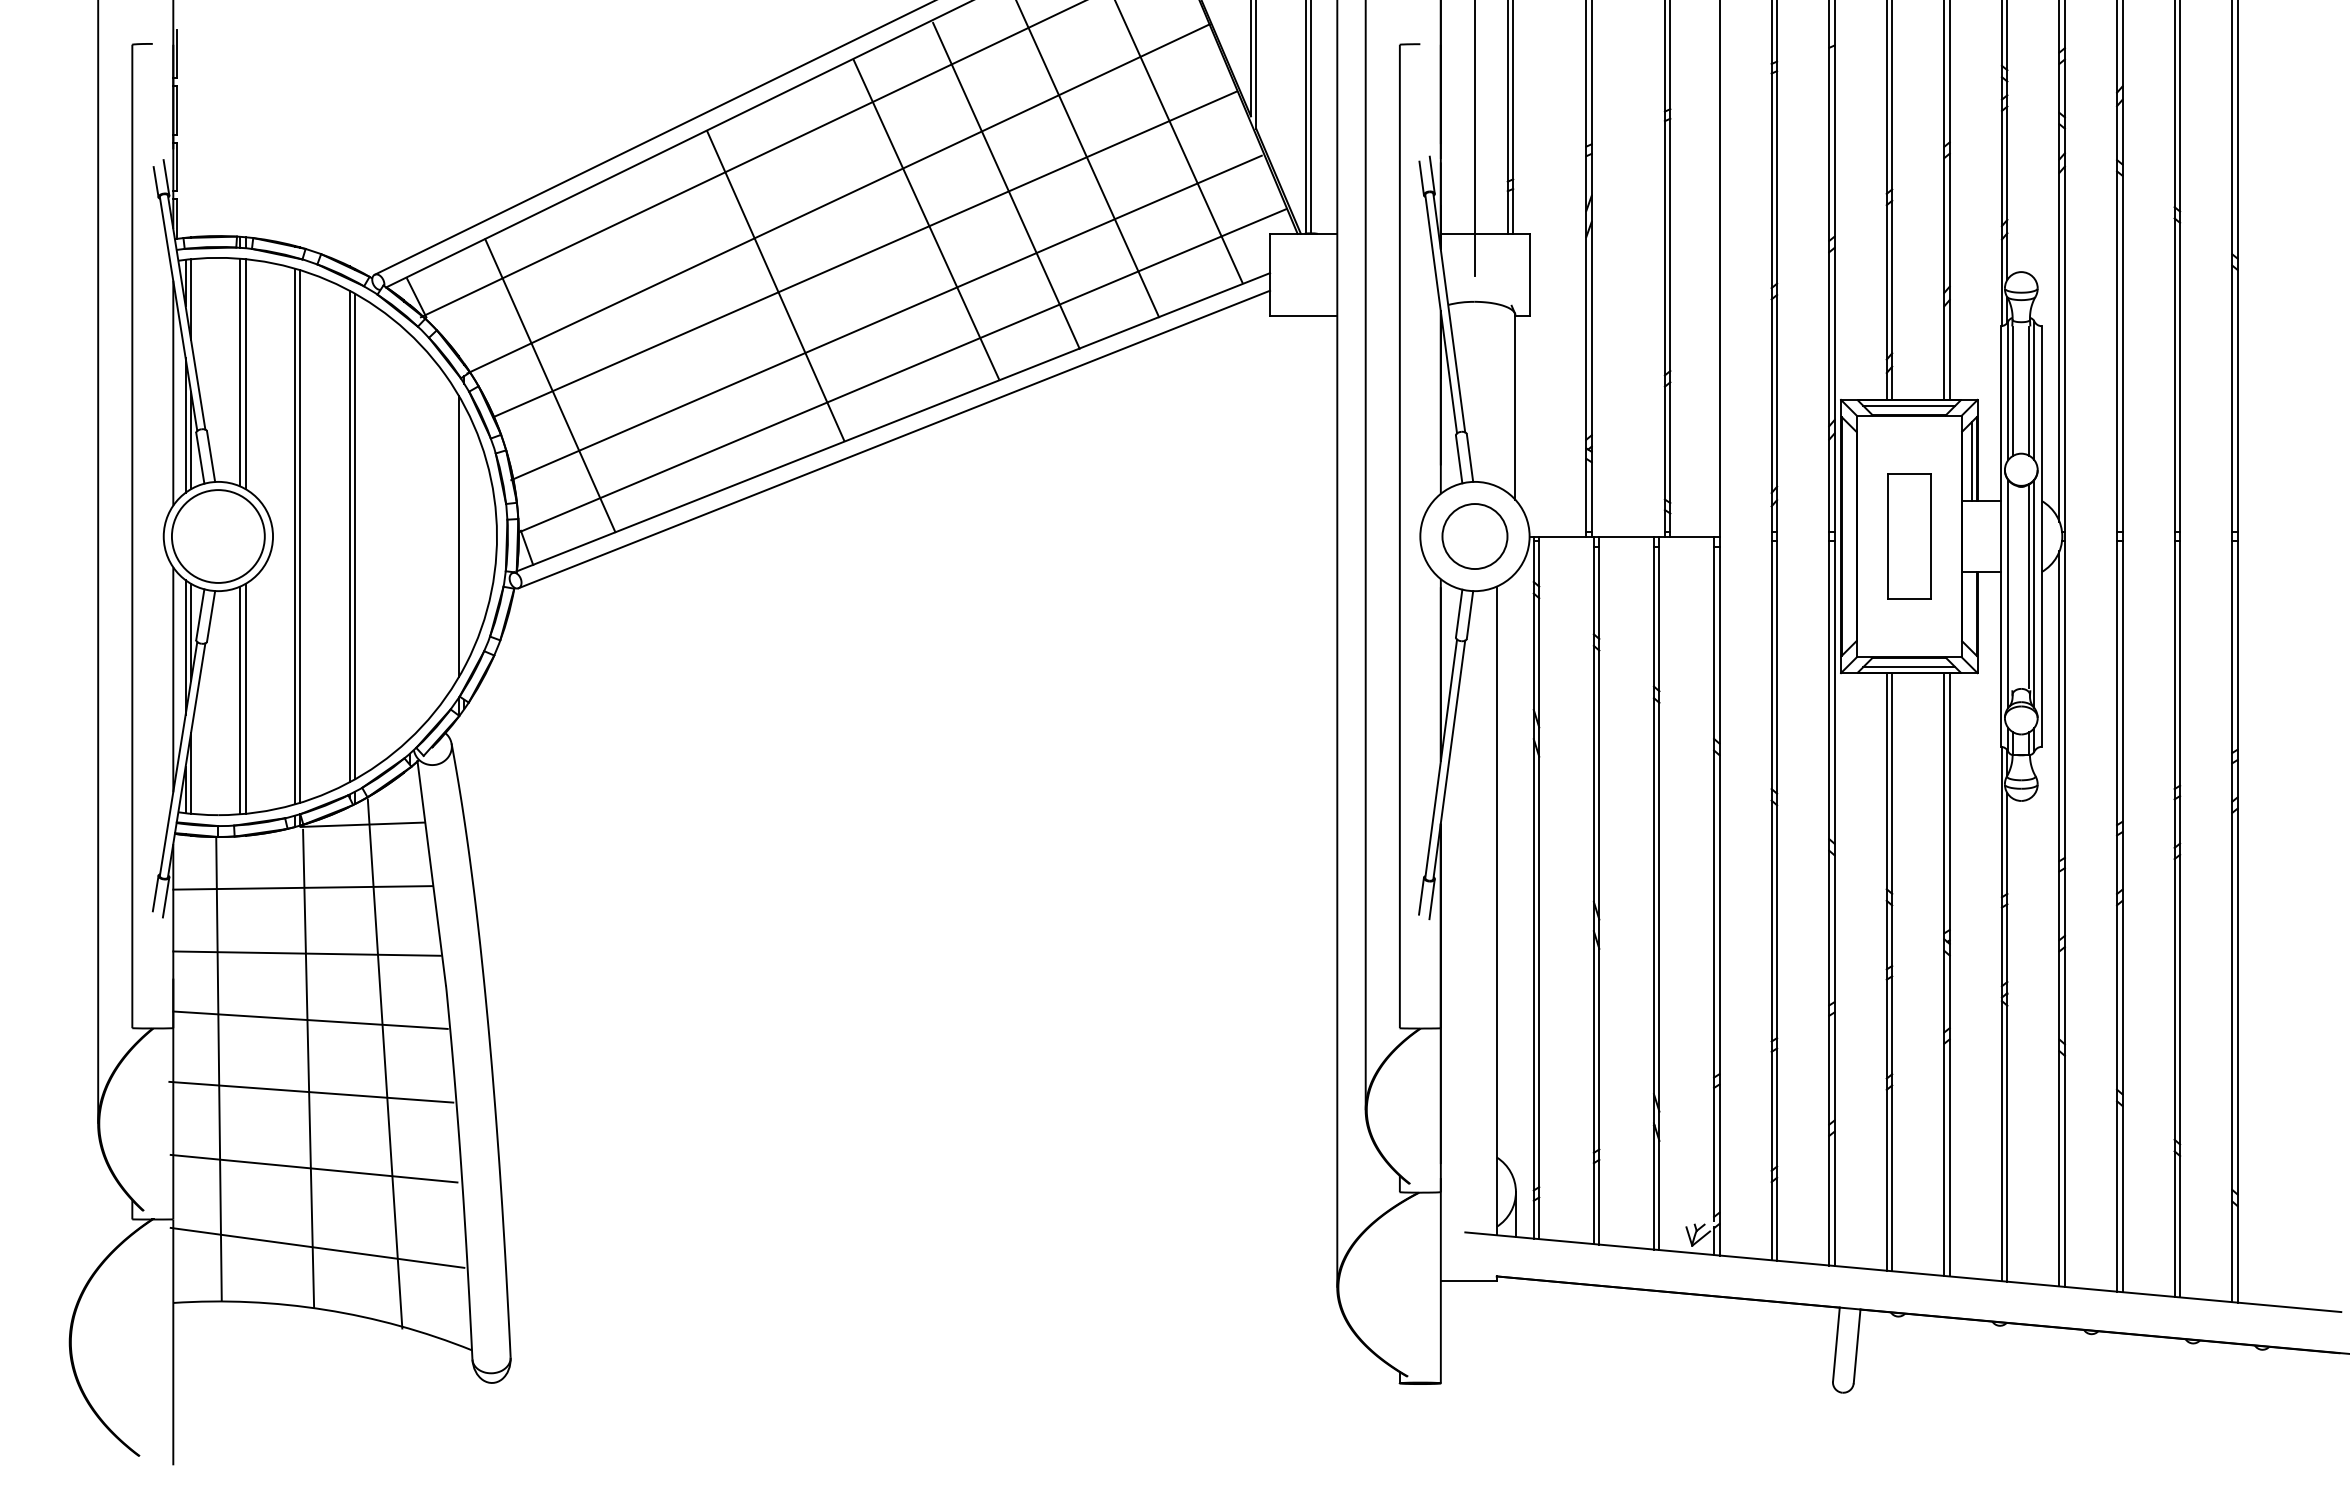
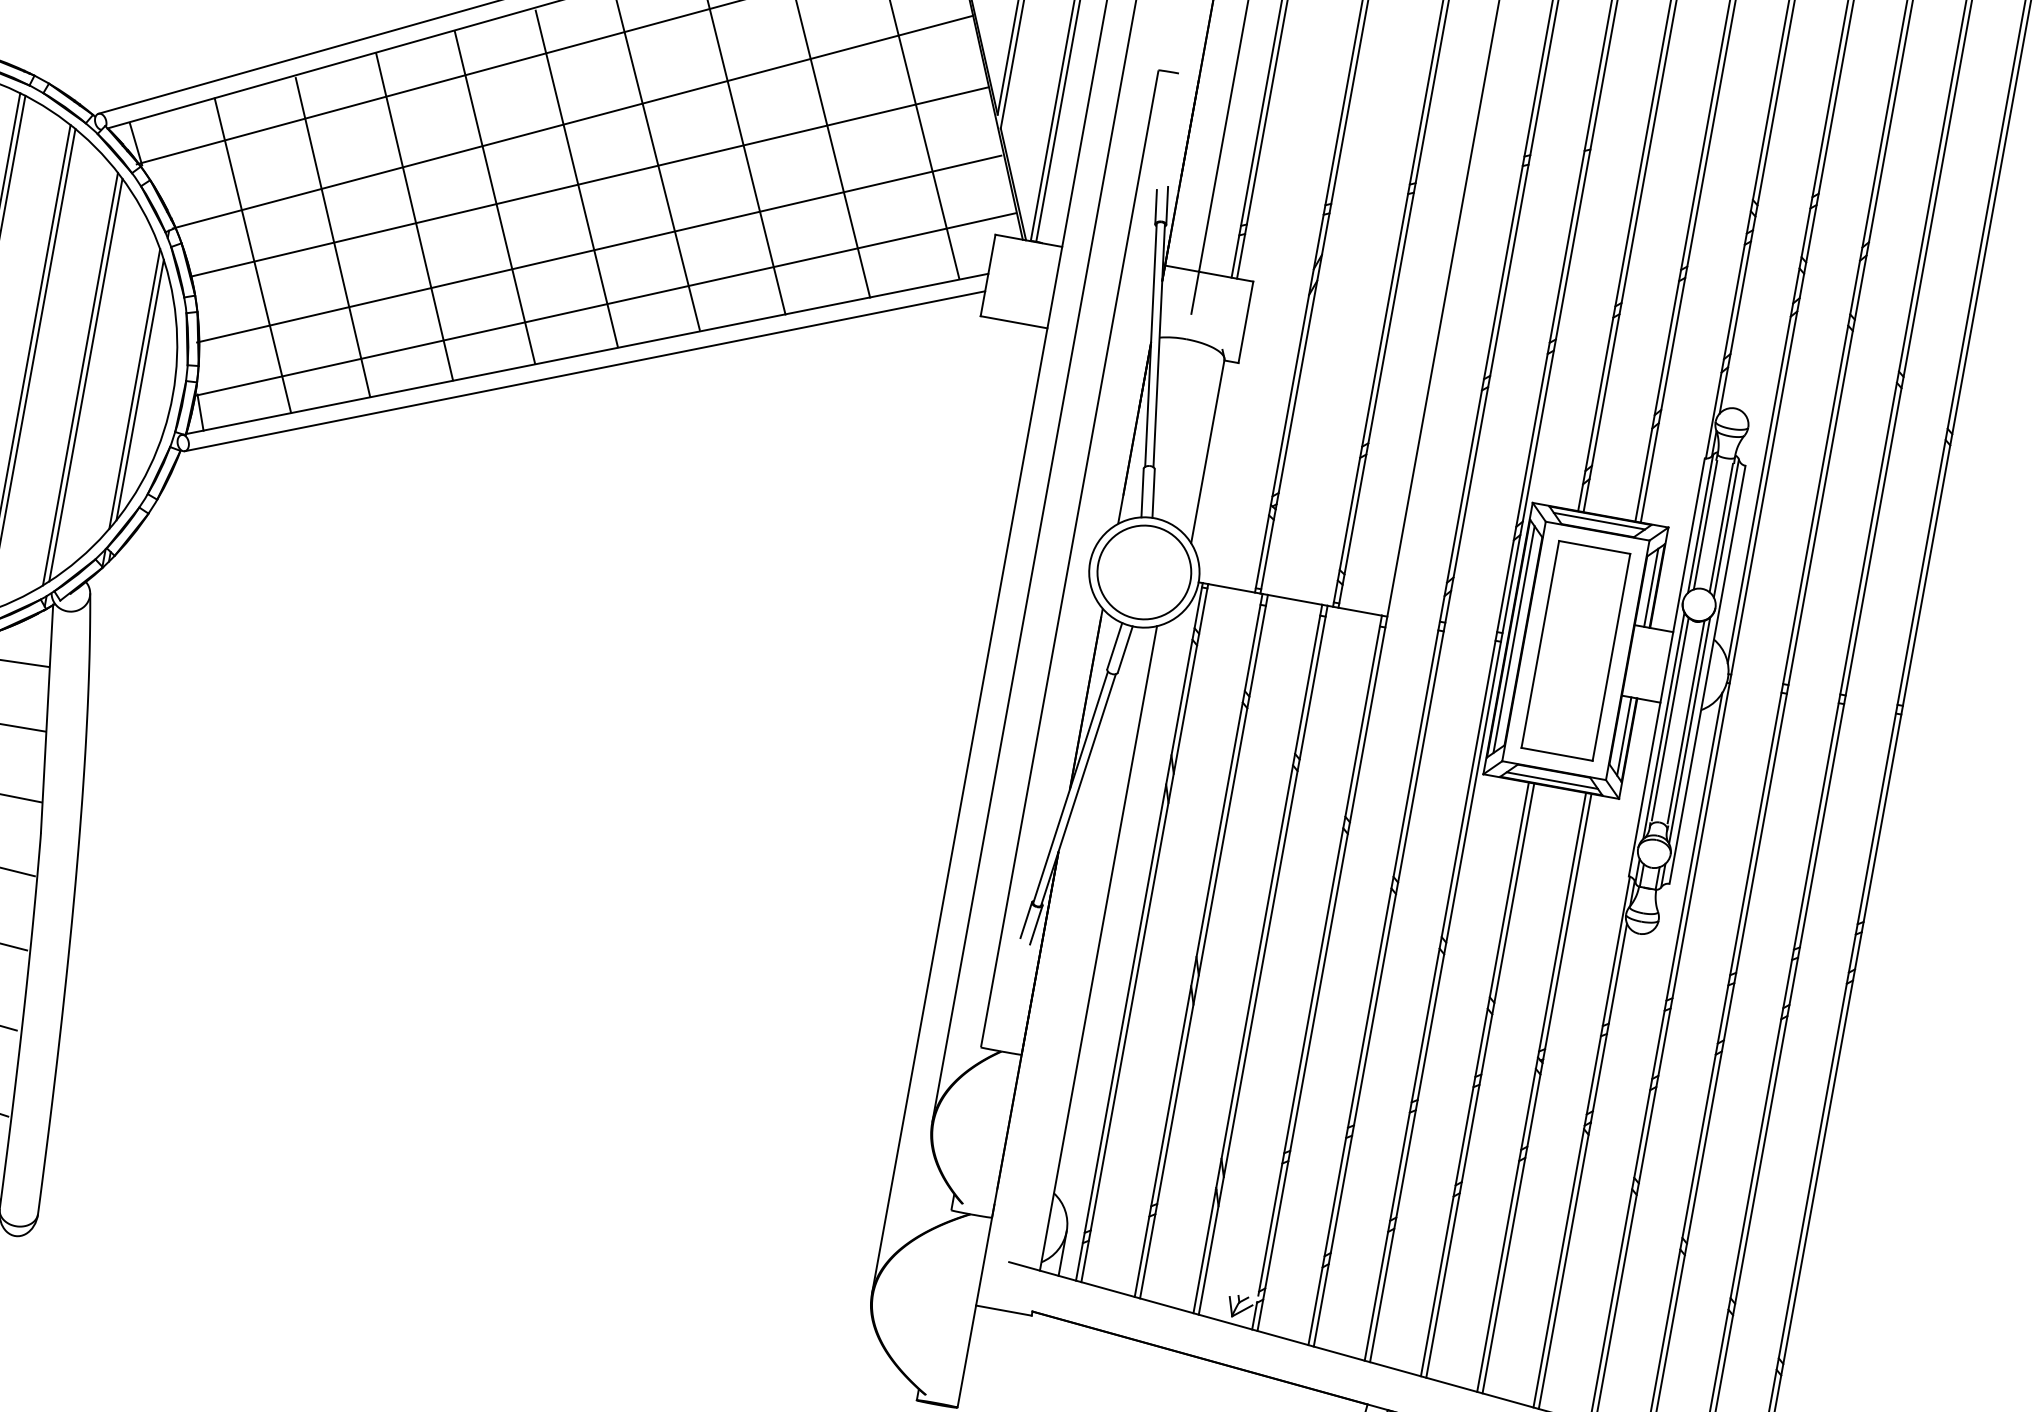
line: (852, 253) -> (577, 178), added
line: (700, 318) -> (414, 216), added
line: (624, 353) -> (332, 237), added
line: (404, 536) -> (80, 379), added
line: (409, 536) -> (85, 380), added
line: (464, 536) -> (140, 390), added
circle: (1474, 536) -> (1143, 572), size x1.43
line: (1847, 536) -> (1514, 639), added
part: (1908, 536) -> (1575, 650), size x1.67
line: (2013, 586) -> (1670, 719), added
line: (1971, 610) -> (1624, 735), added

